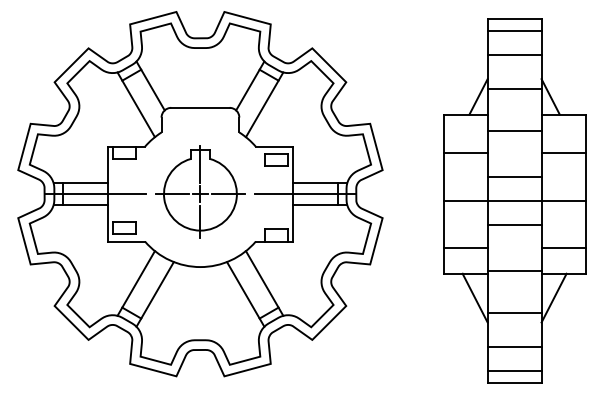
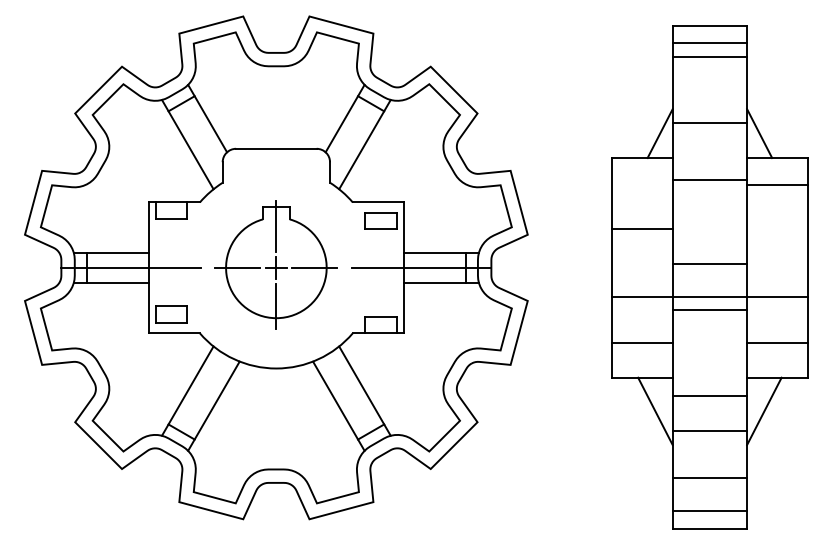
line: (514, 54) -> (709, 56), moved
line: (465, 153) -> (641, 228), moved
line: (563, 153) -> (777, 184), moved
line: (514, 177) -> (709, 264), moved
line: (514, 201) -> (709, 297), moved
line: (514, 271) -> (709, 396), moved

